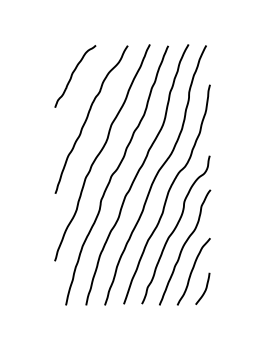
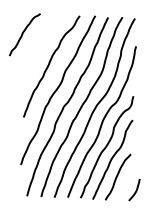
curve: (73, 74) -> (23, 33), moved
curve: (204, 290) -> (135, 191), moved

